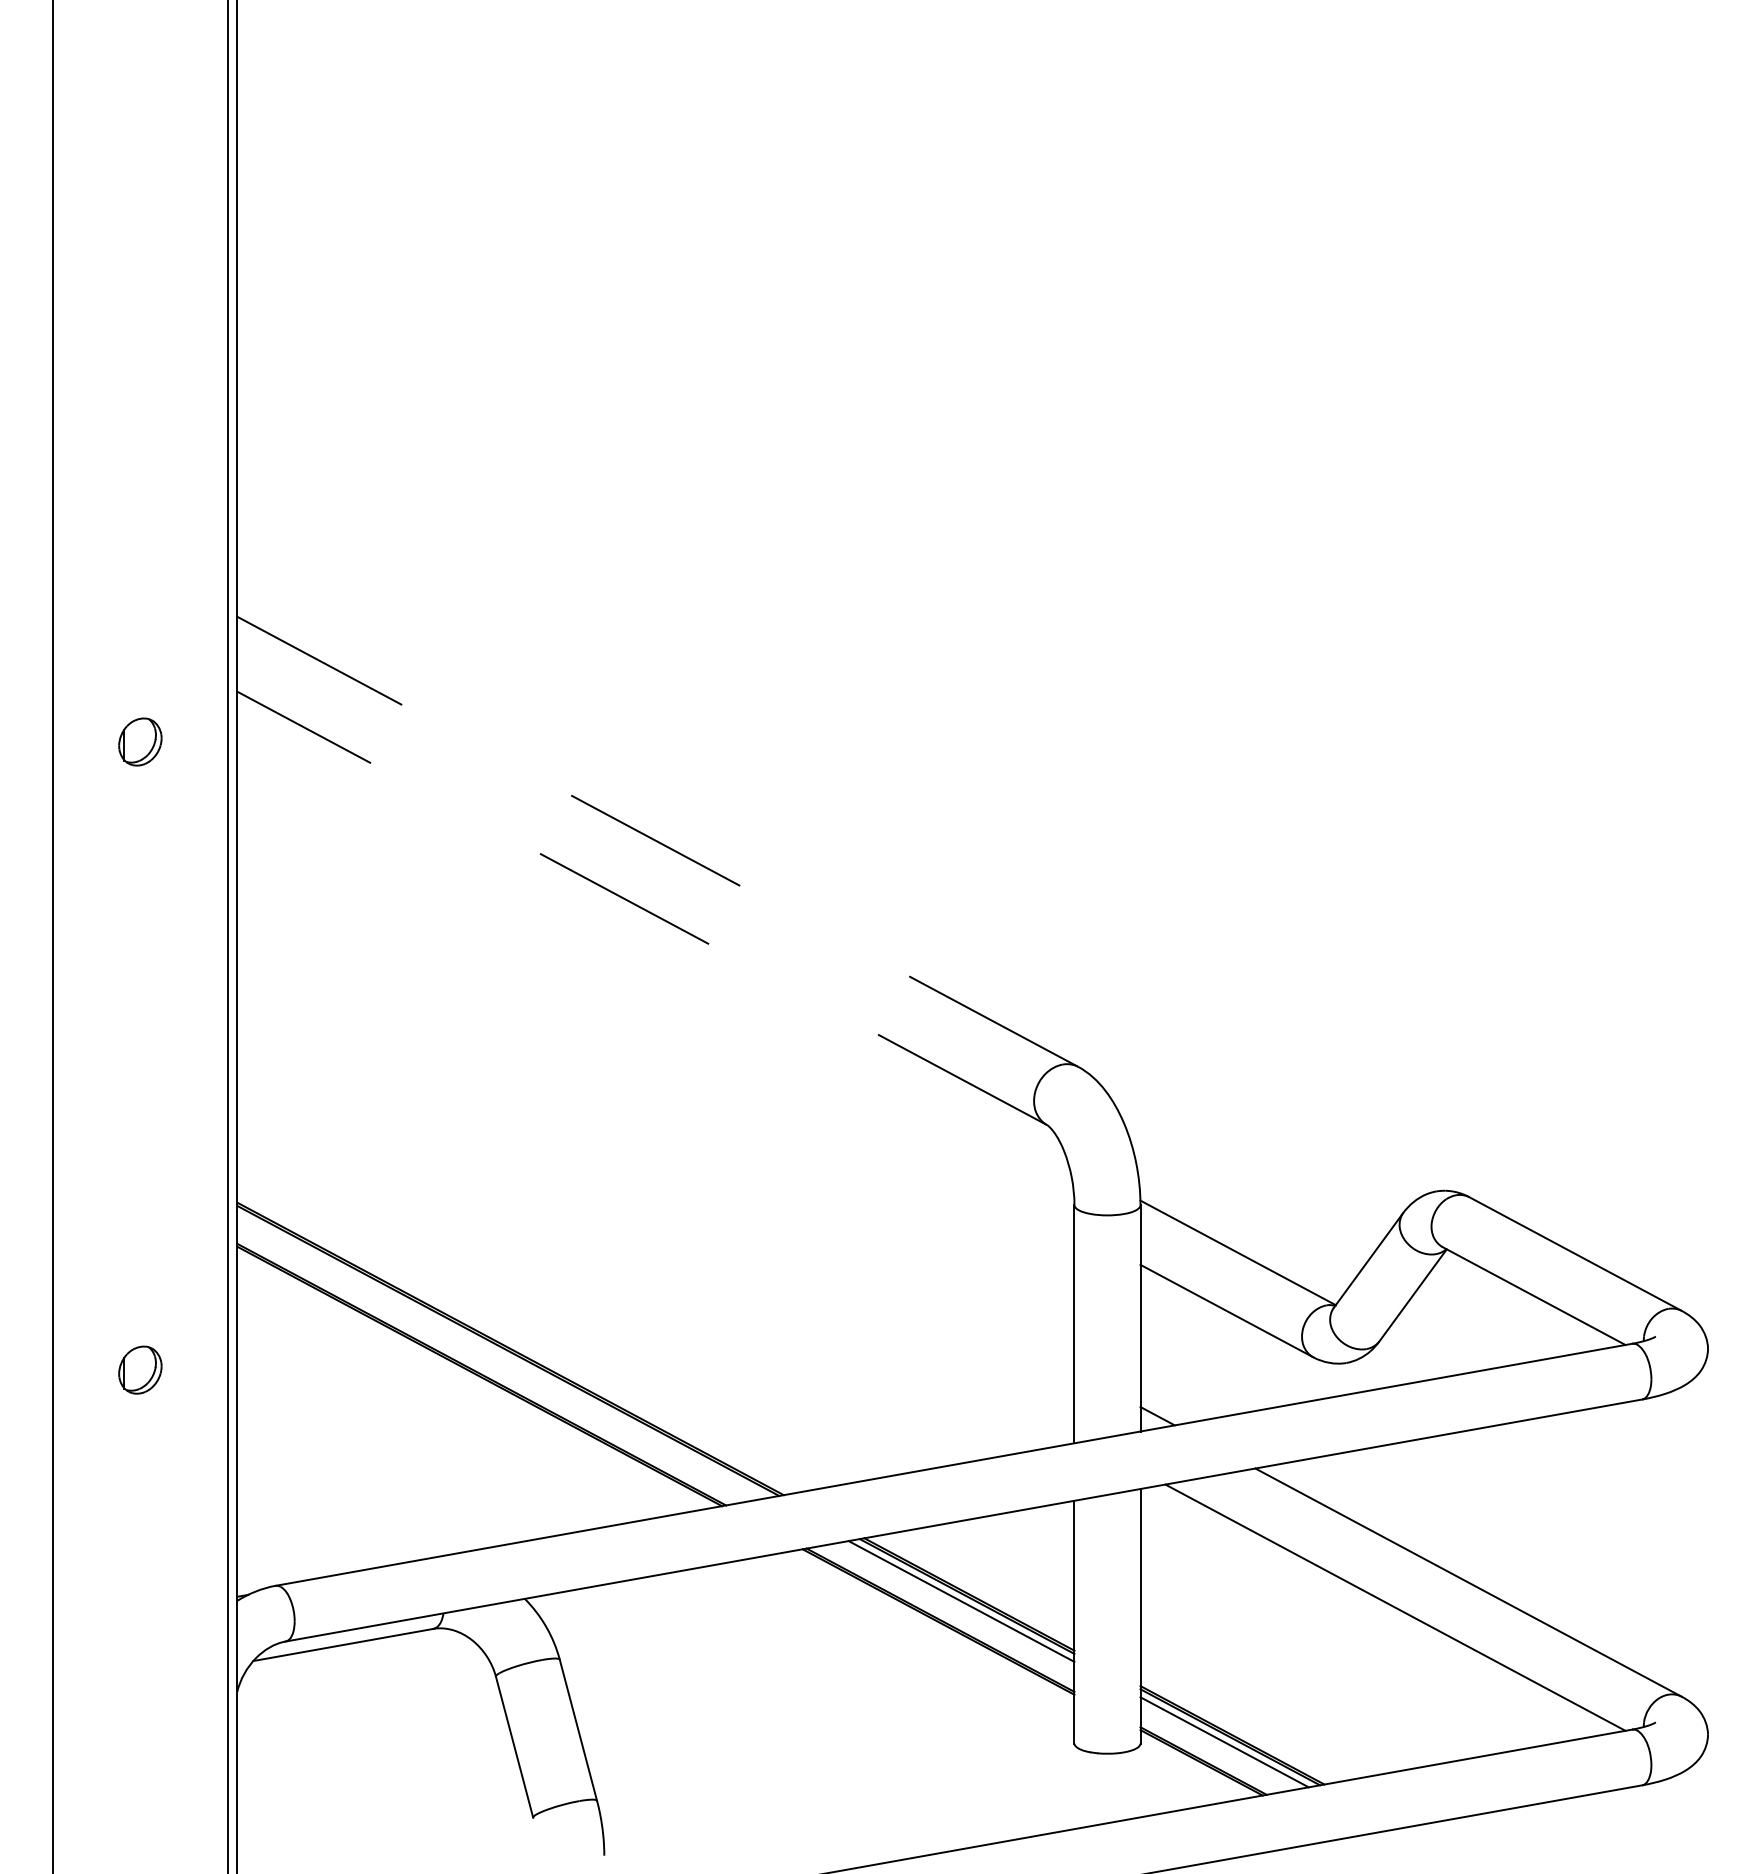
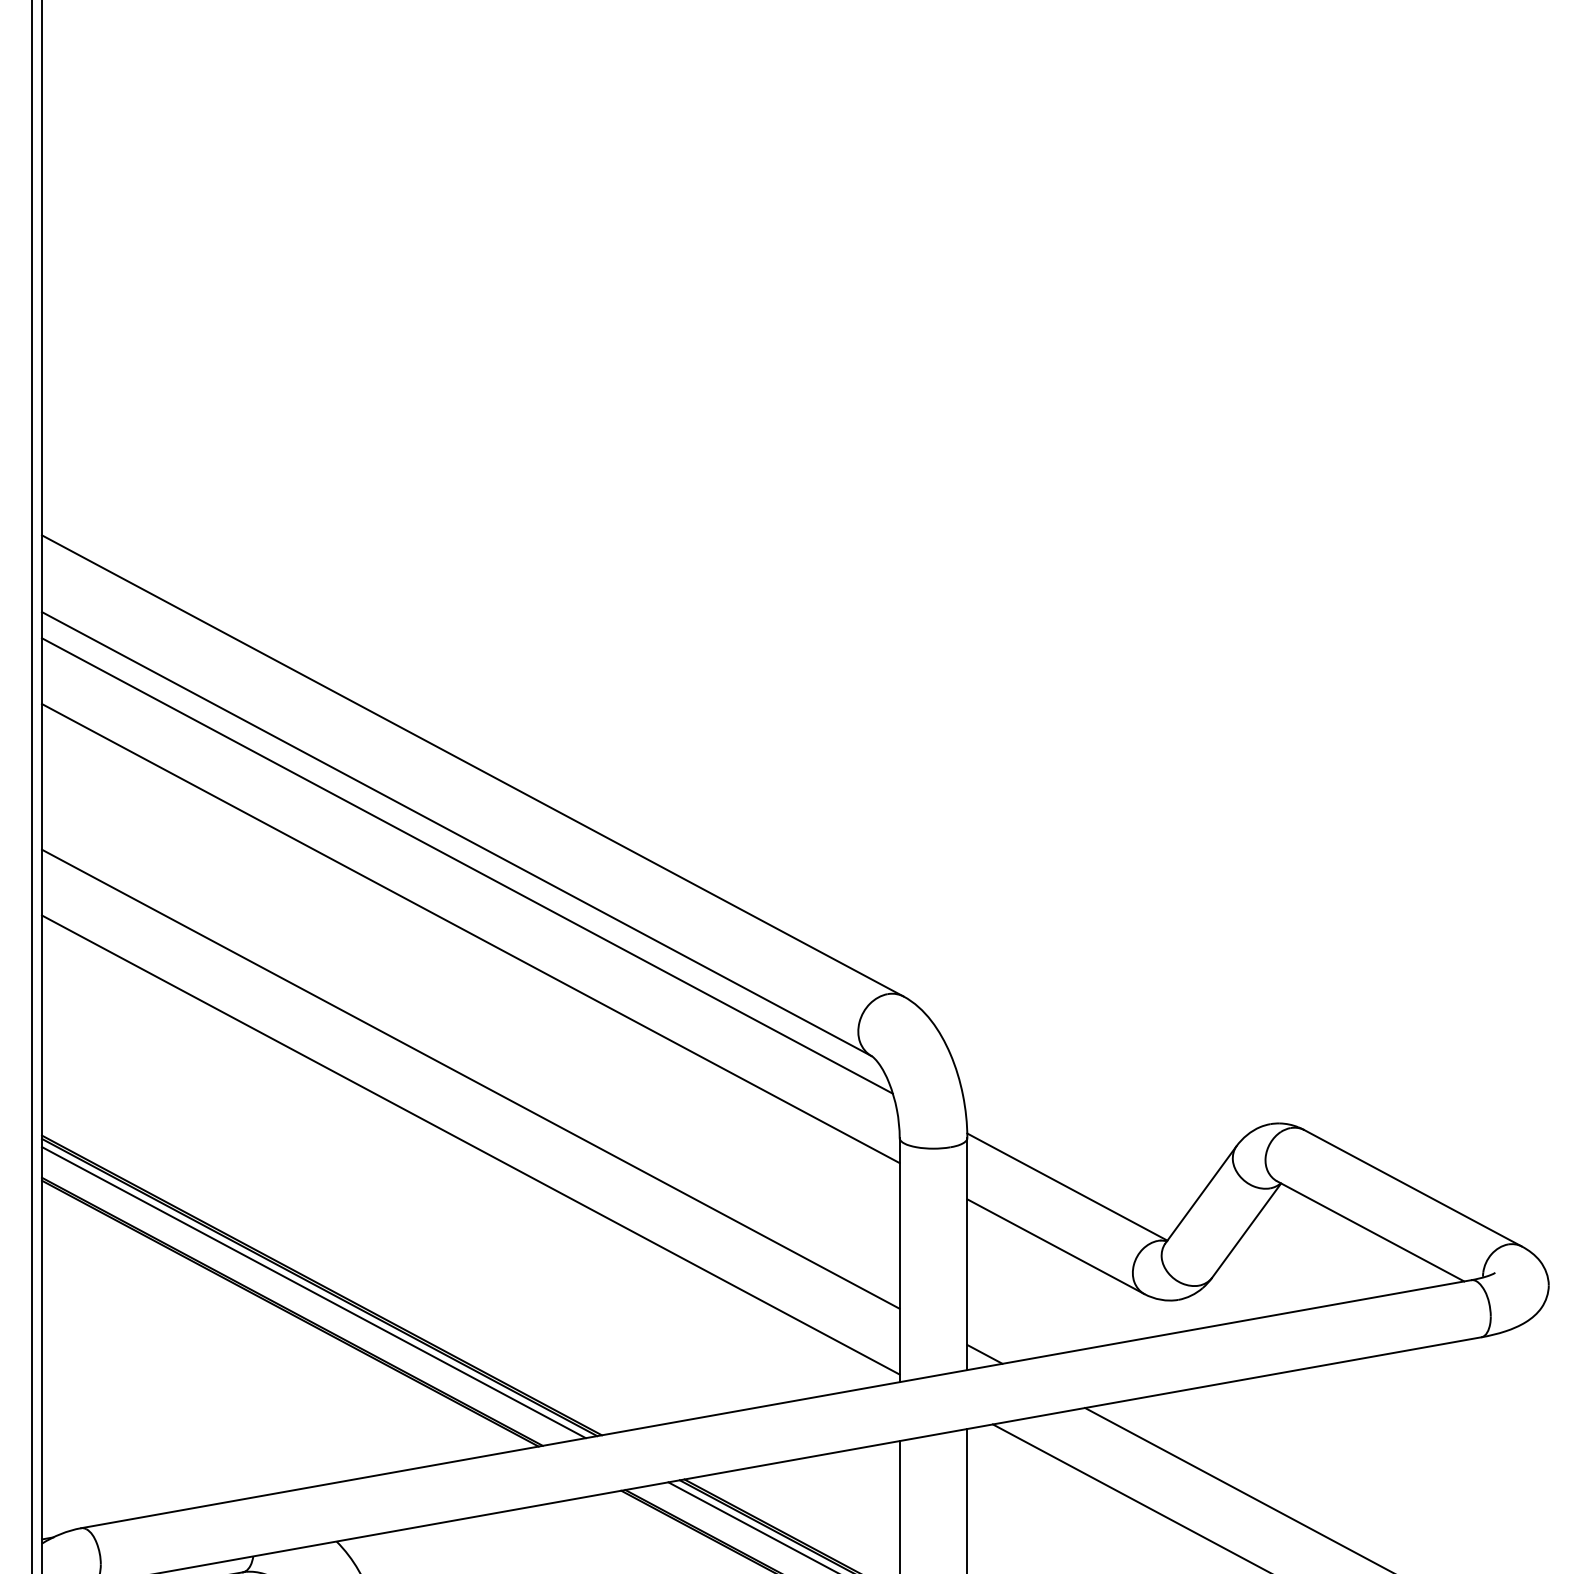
line: (657, 841) -> (472, 765), dashed -> solid
line: (641, 908) -> (456, 834), dashed -> solid
line: (652, 939) -> (467, 866), added
line: (655, 1005) -> (470, 933), added
line: (655, 1147) -> (470, 1079), added
line: (655, 1211) -> (470, 1144), added
line: (502, 1355) -> (313, 1292), added

